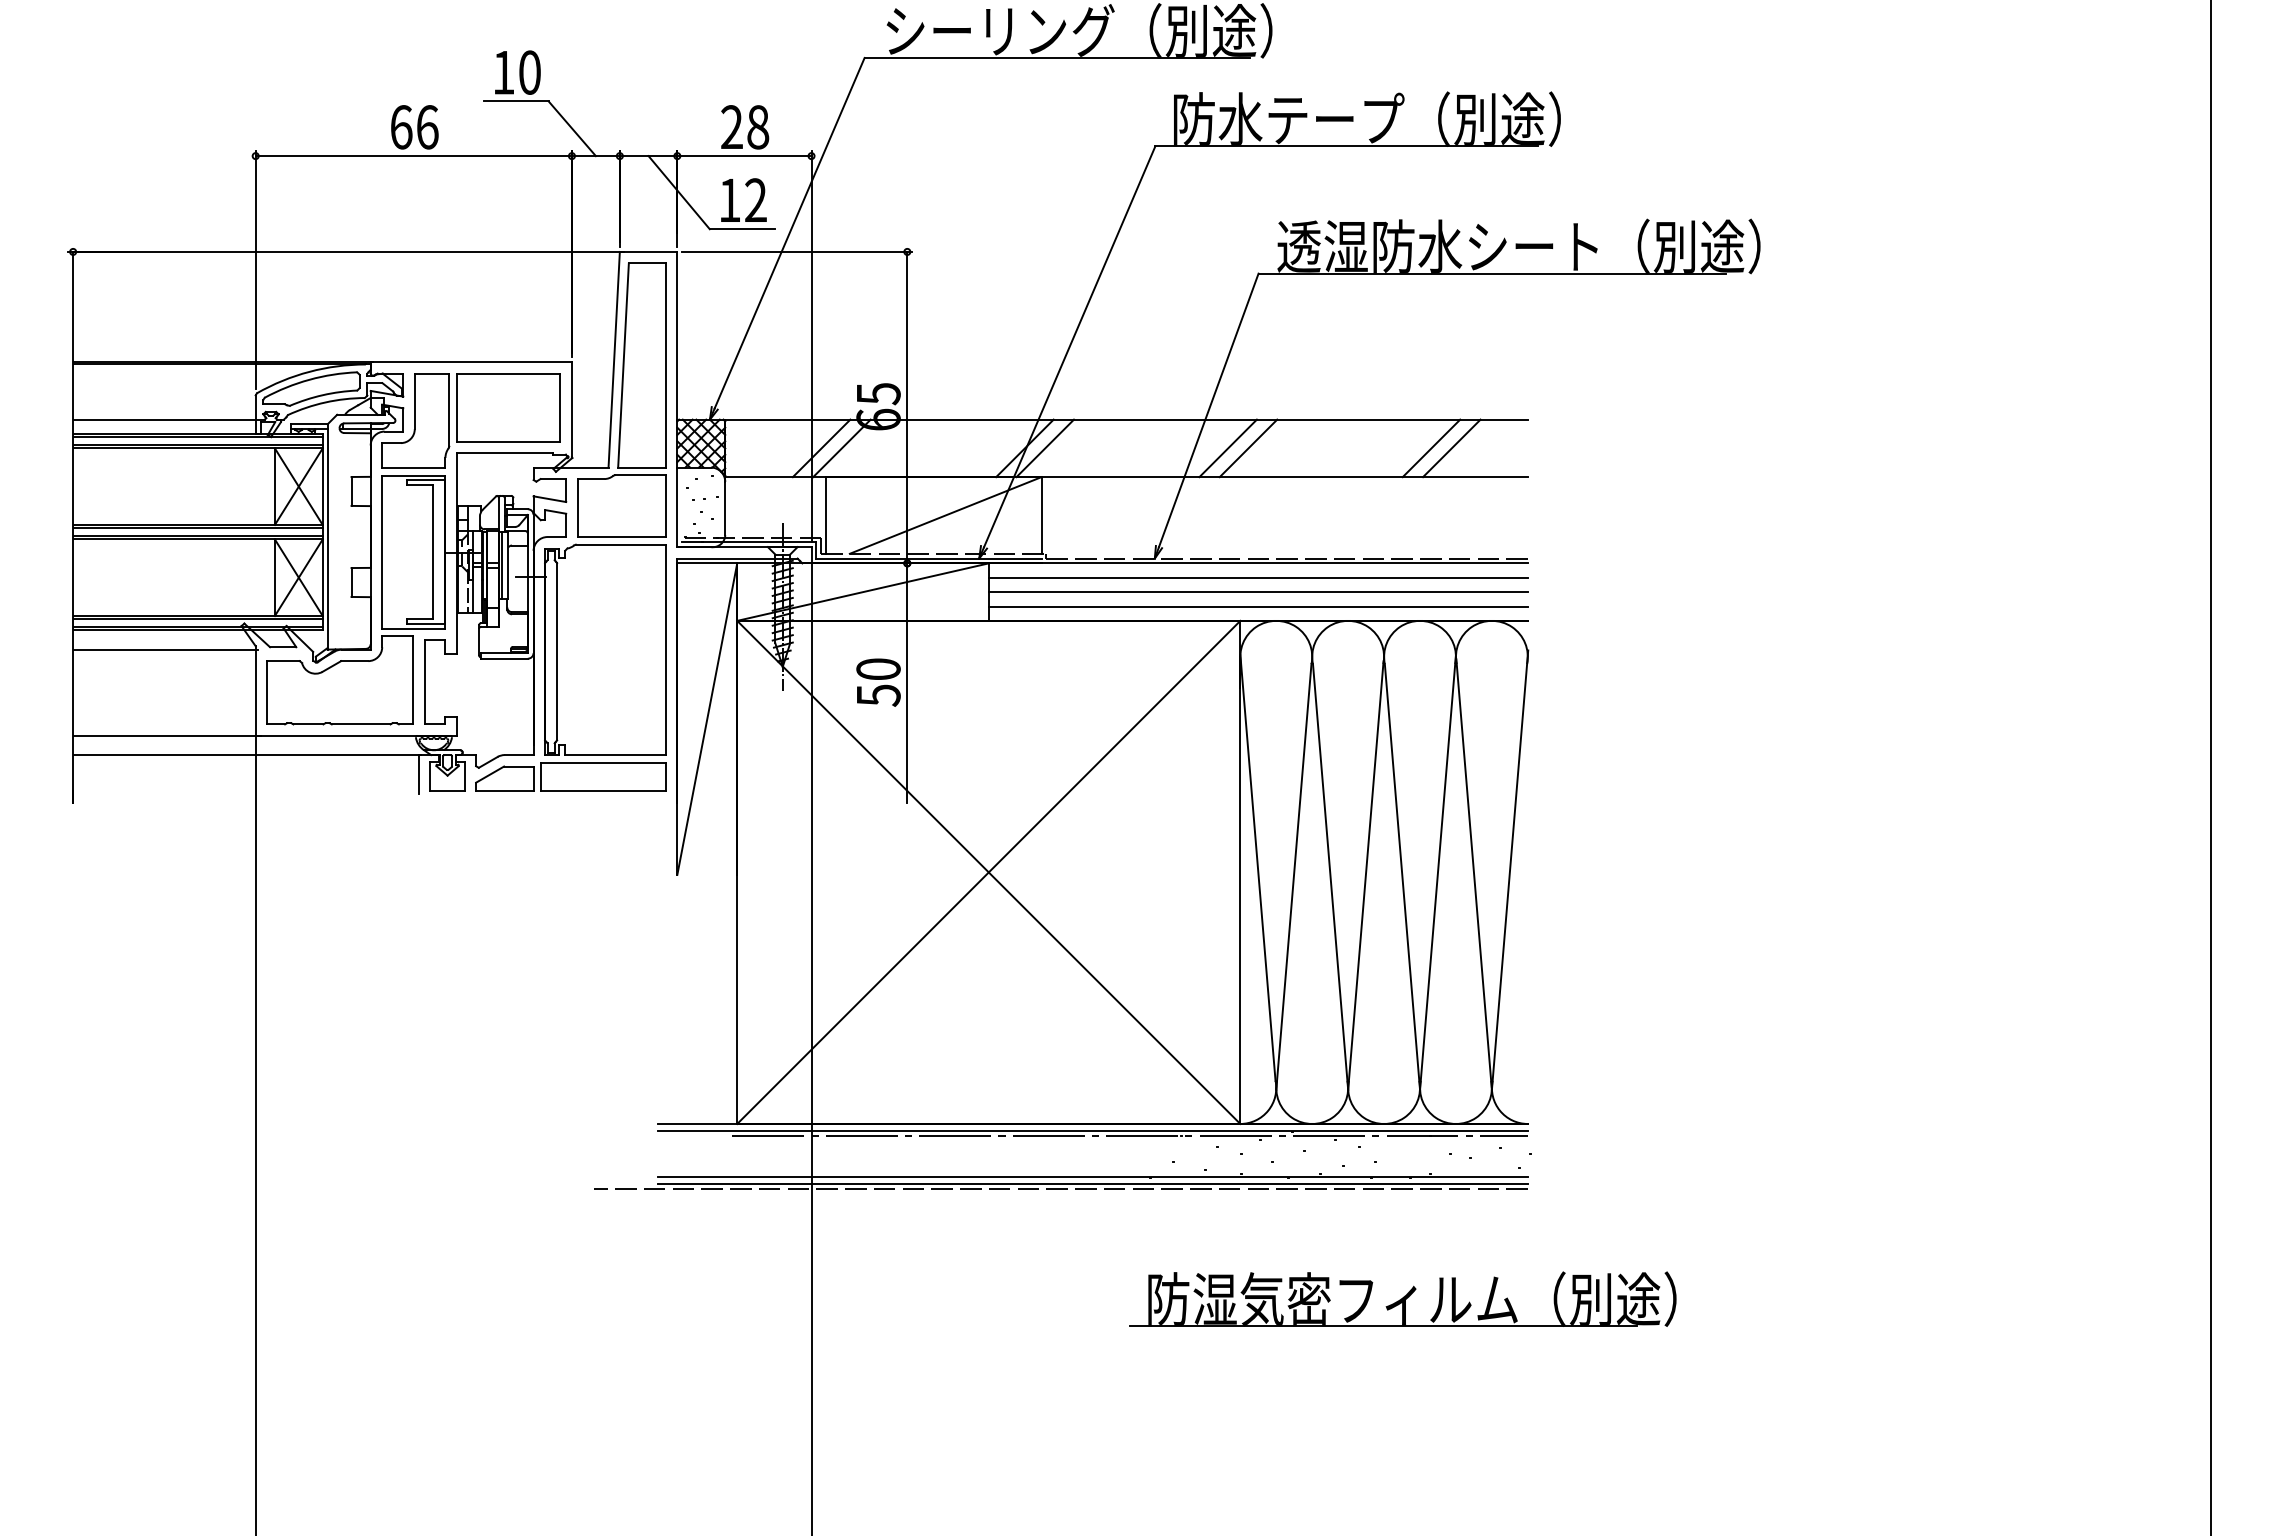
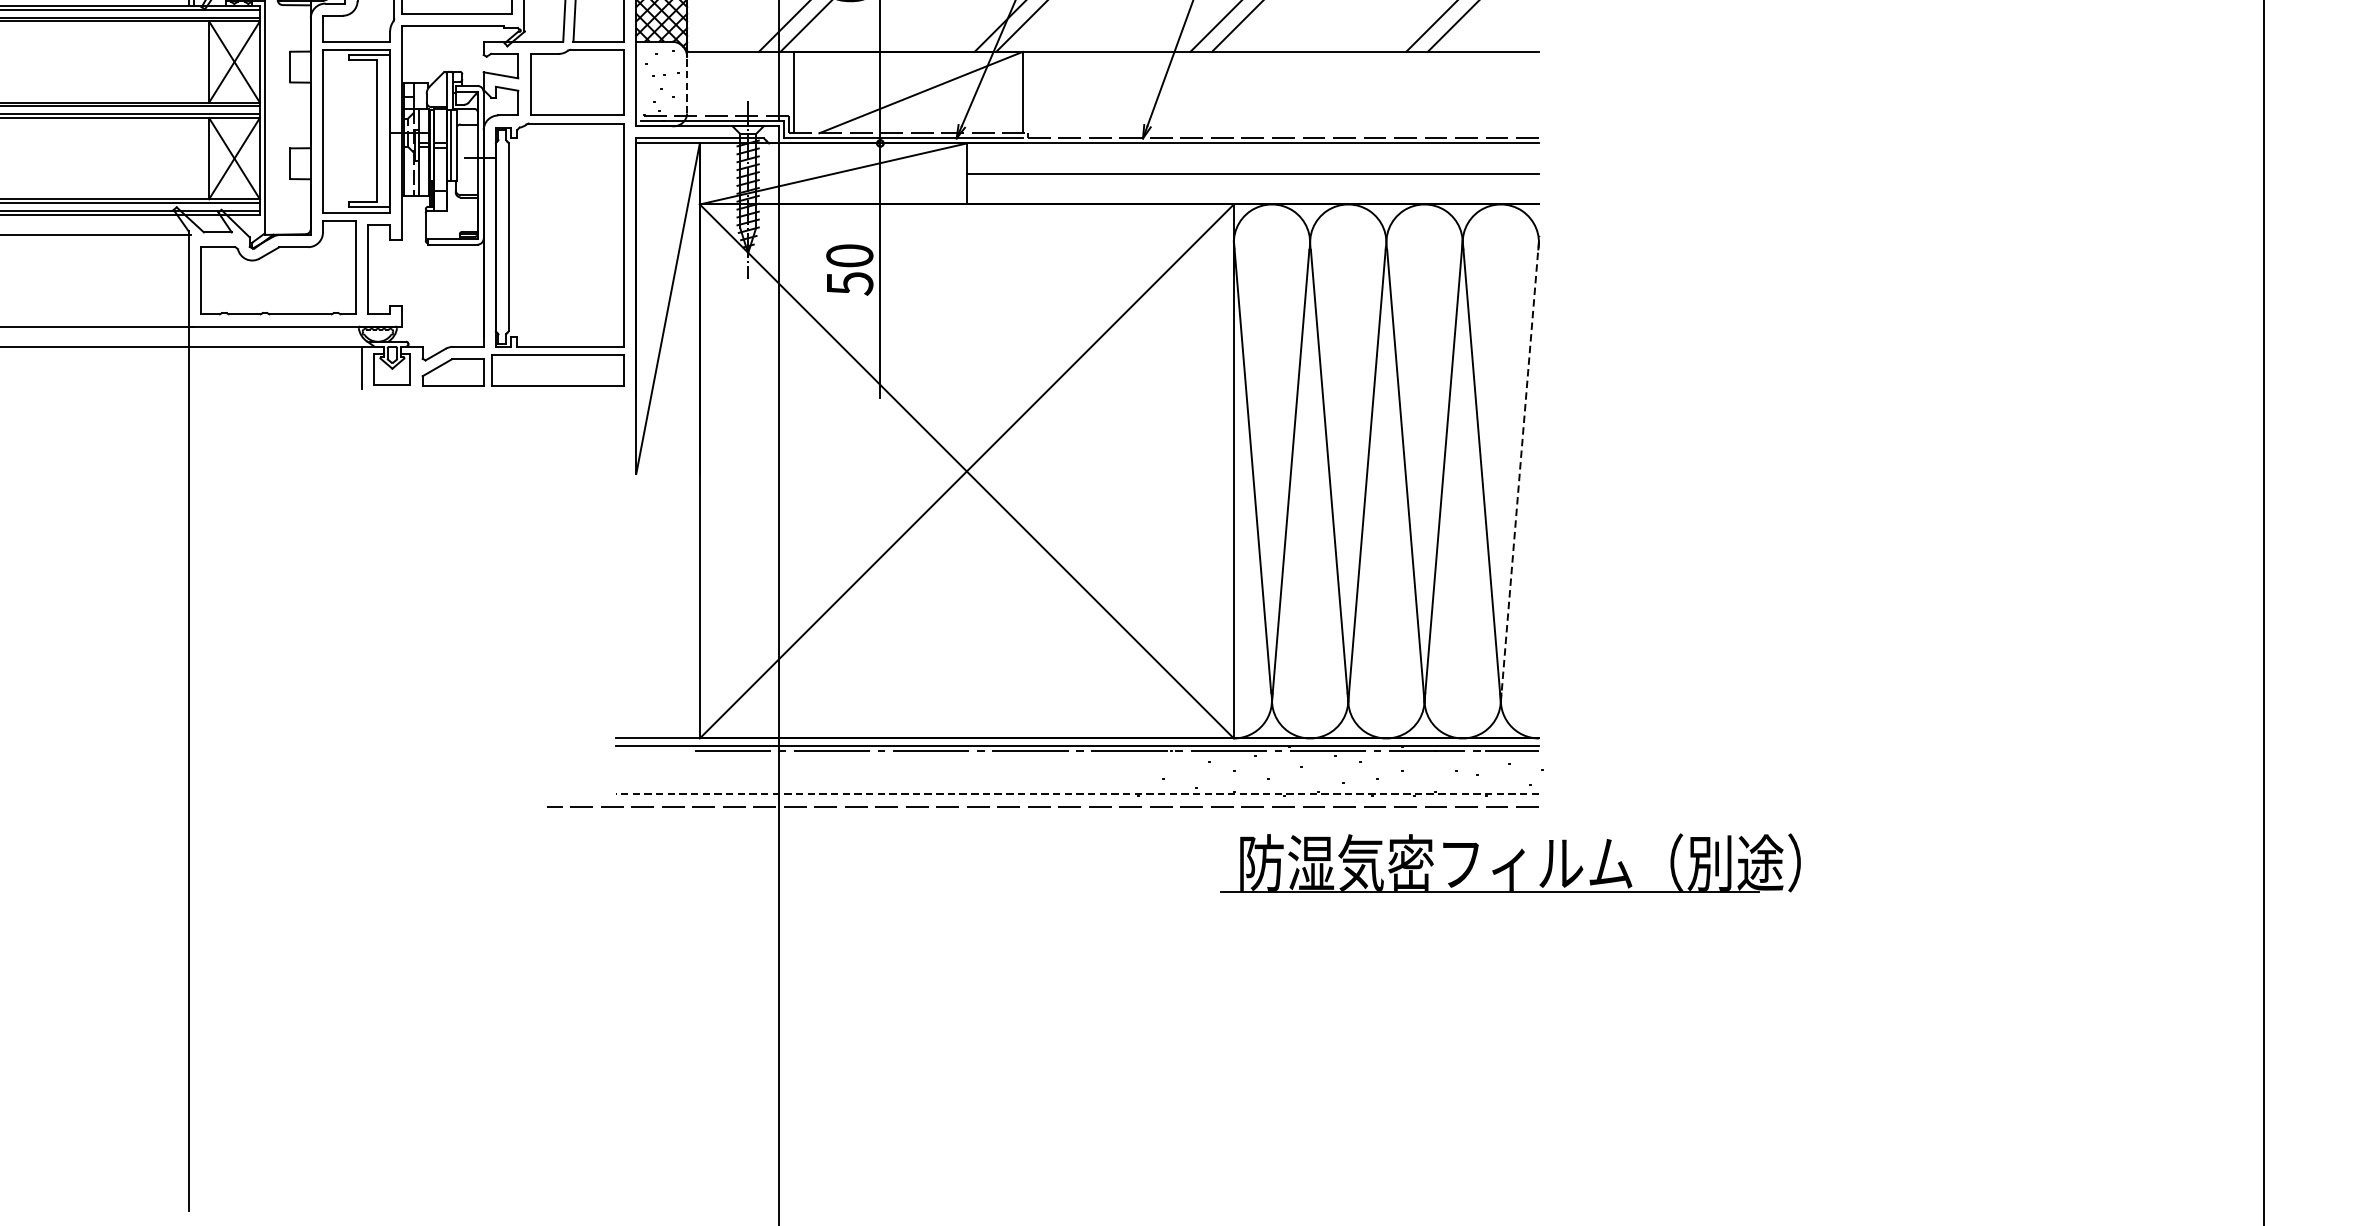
line: (725, 508) -> (687, 85), solid -> dashed
line: (1257, 577) -> (1252, 158), removed
line: (1257, 606) -> (1252, 189), removed
line: (1510, 869) -> (1520, 468), solid -> dashed
line: (1093, 1176) -> (1077, 794), solid -> dashed
line: (1092, 1183) -> (1076, 801), removed
part: (1402, 1298) -> (1509, 862), moved

